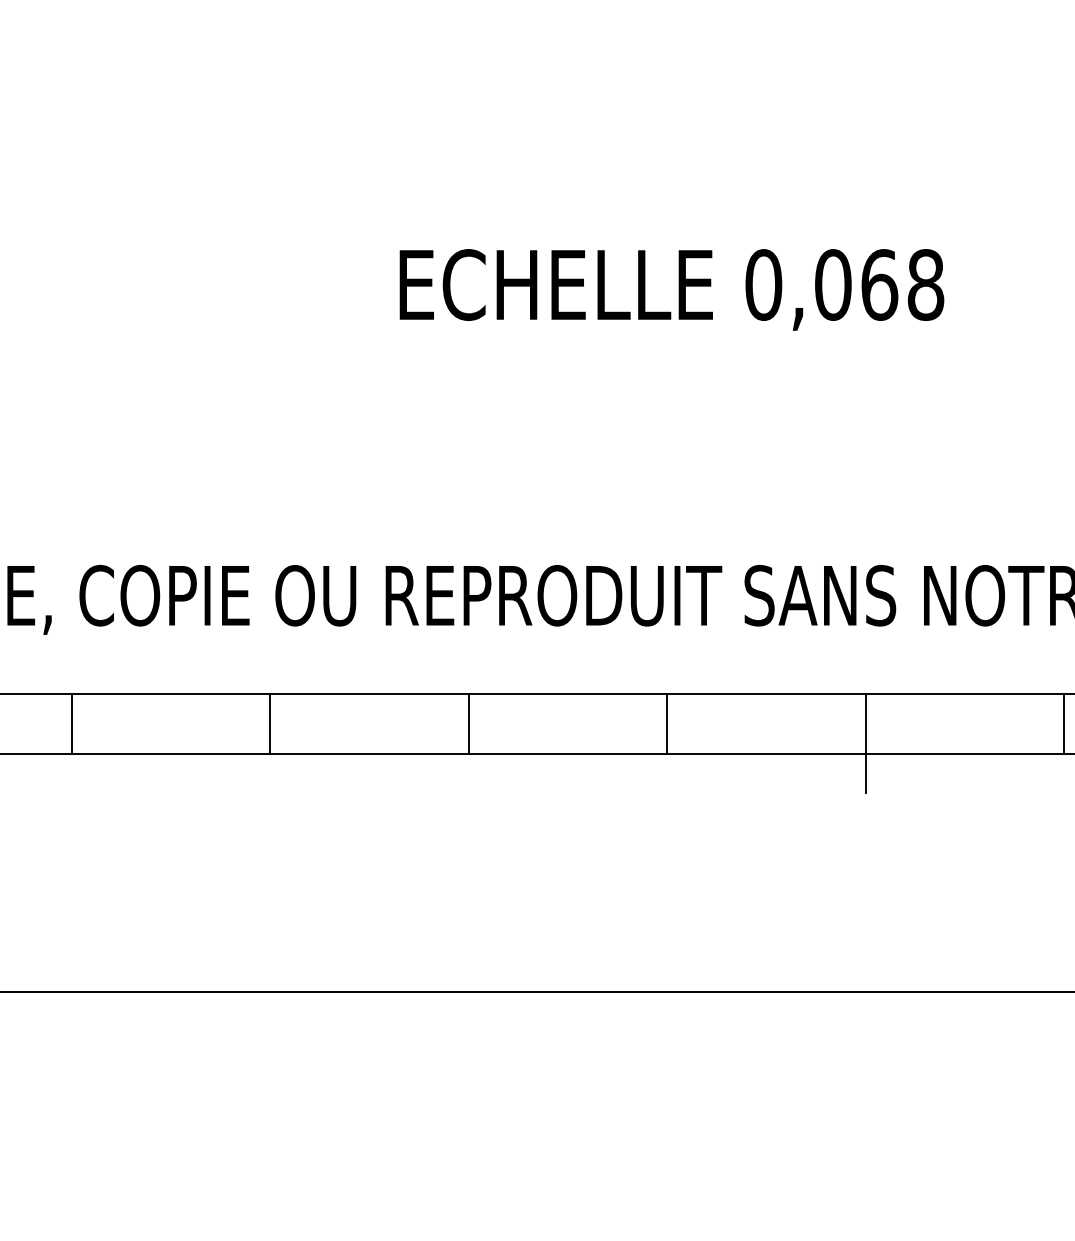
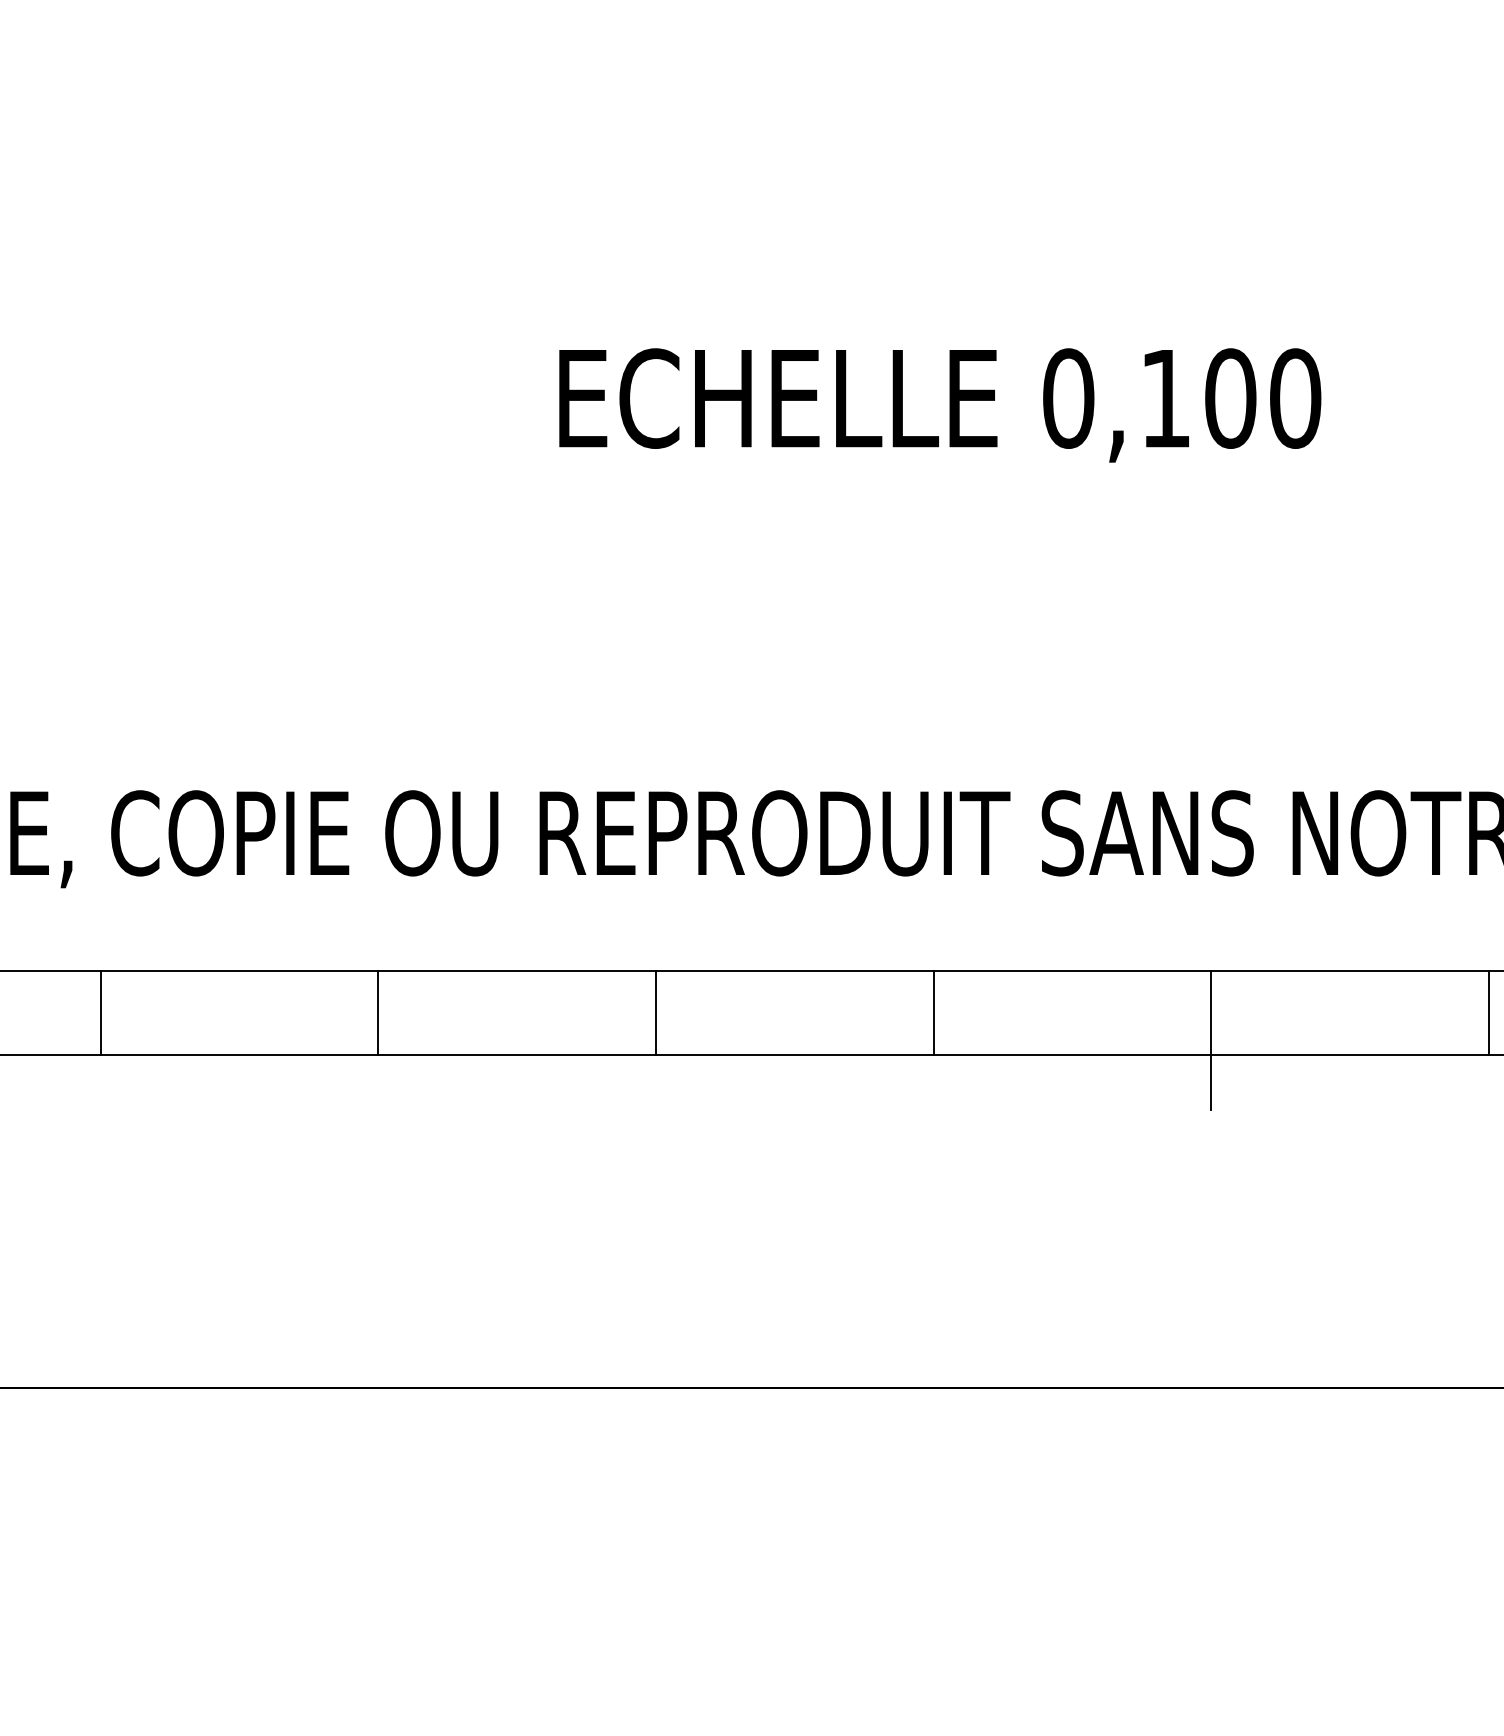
text: (879, 284) -> (1230, 398), 0,068 -> 0,100

